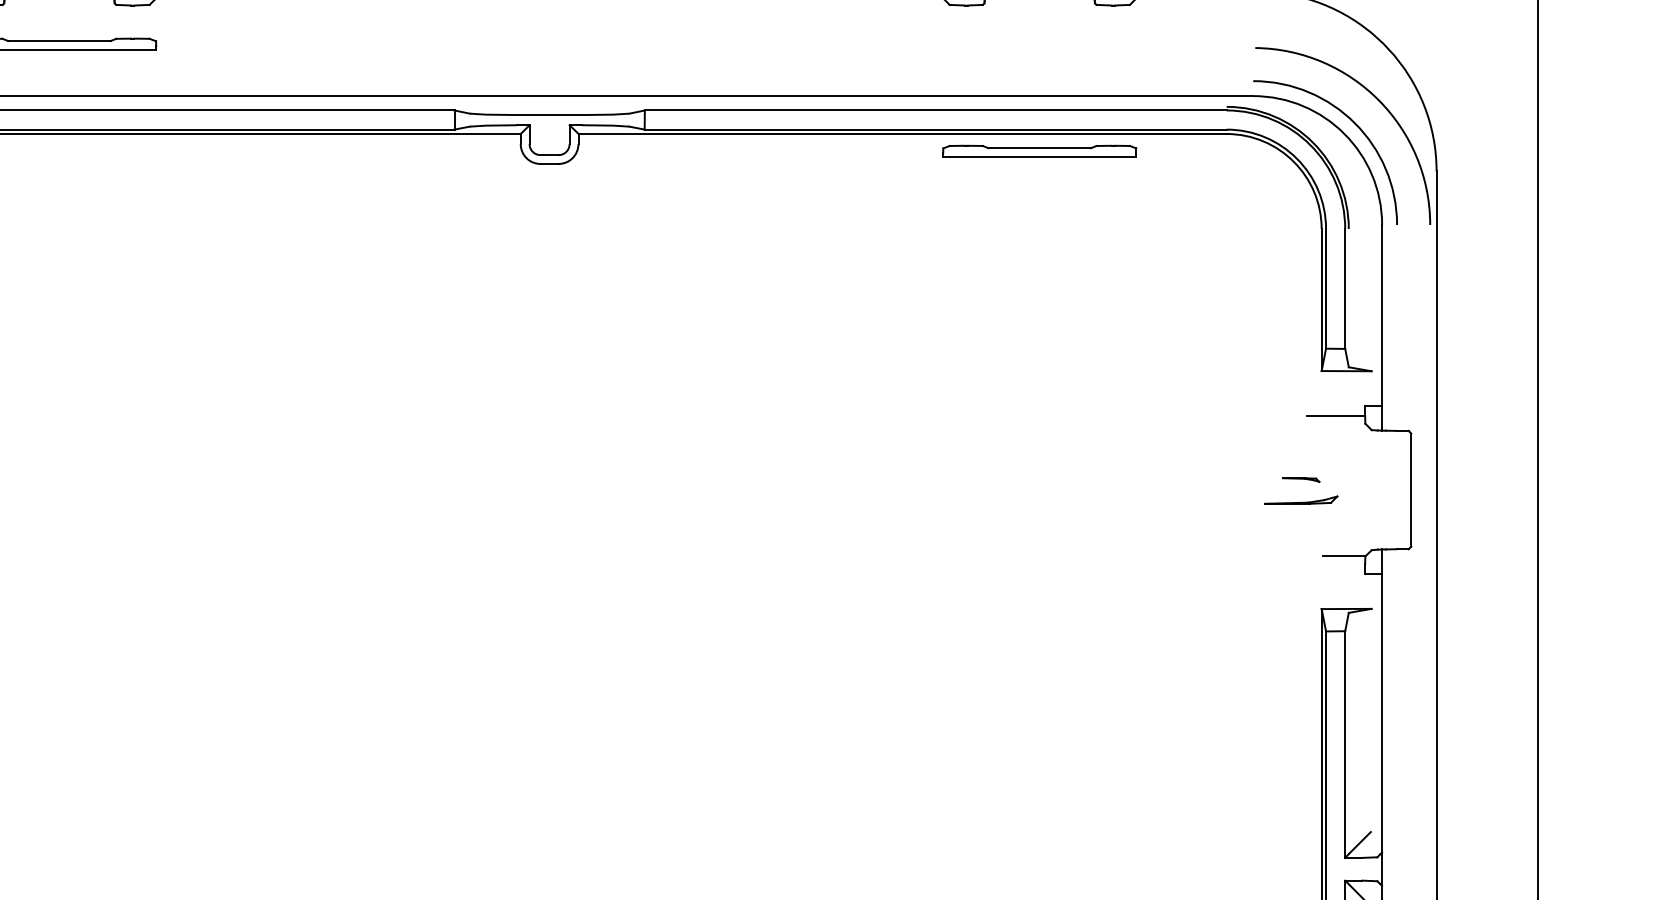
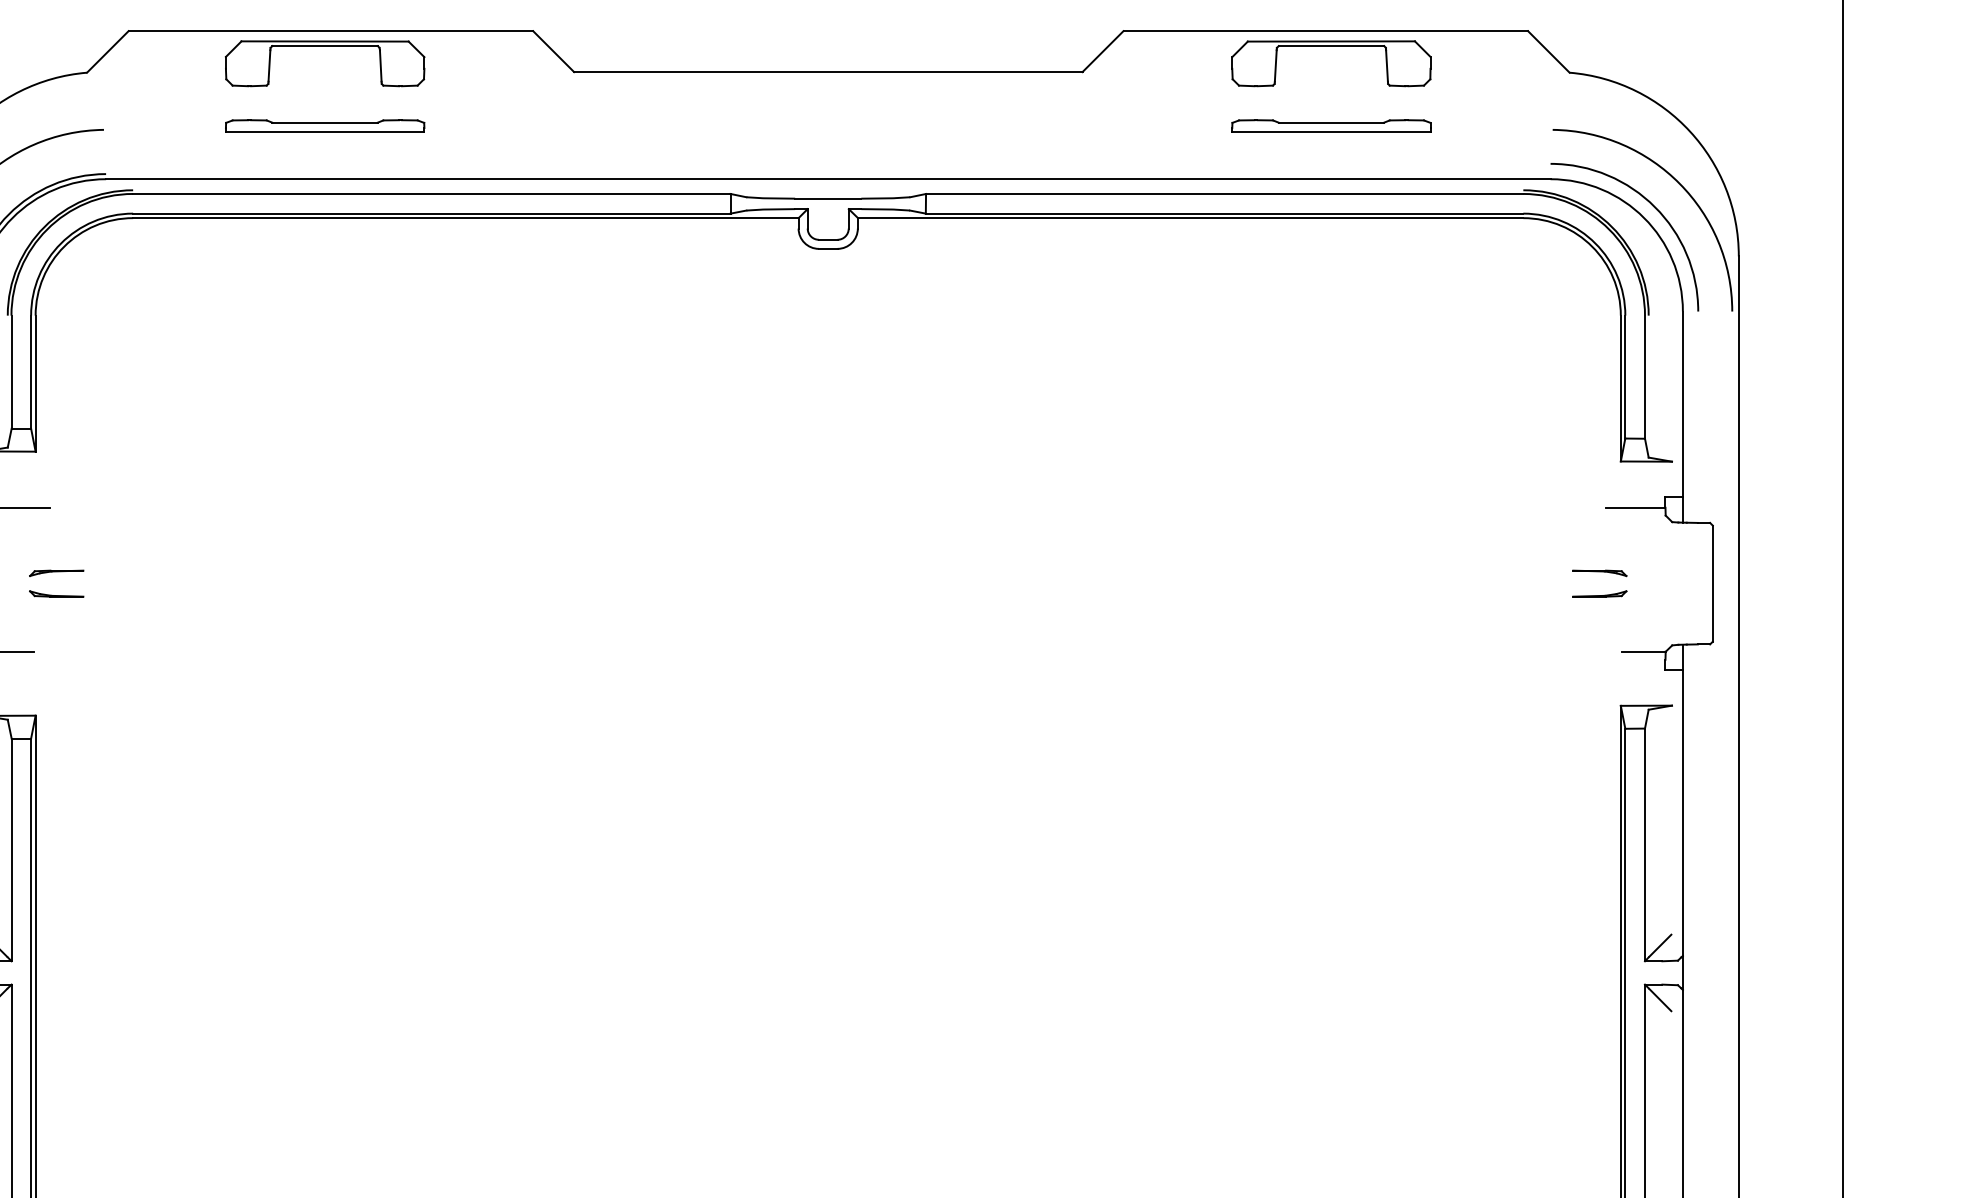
part: (1039, 150) -> (1331, 125), moved
part: (1300, 480) -> (1599, 573), size x1.43
part: (1300, 499) -> (1599, 593), size x0.71

